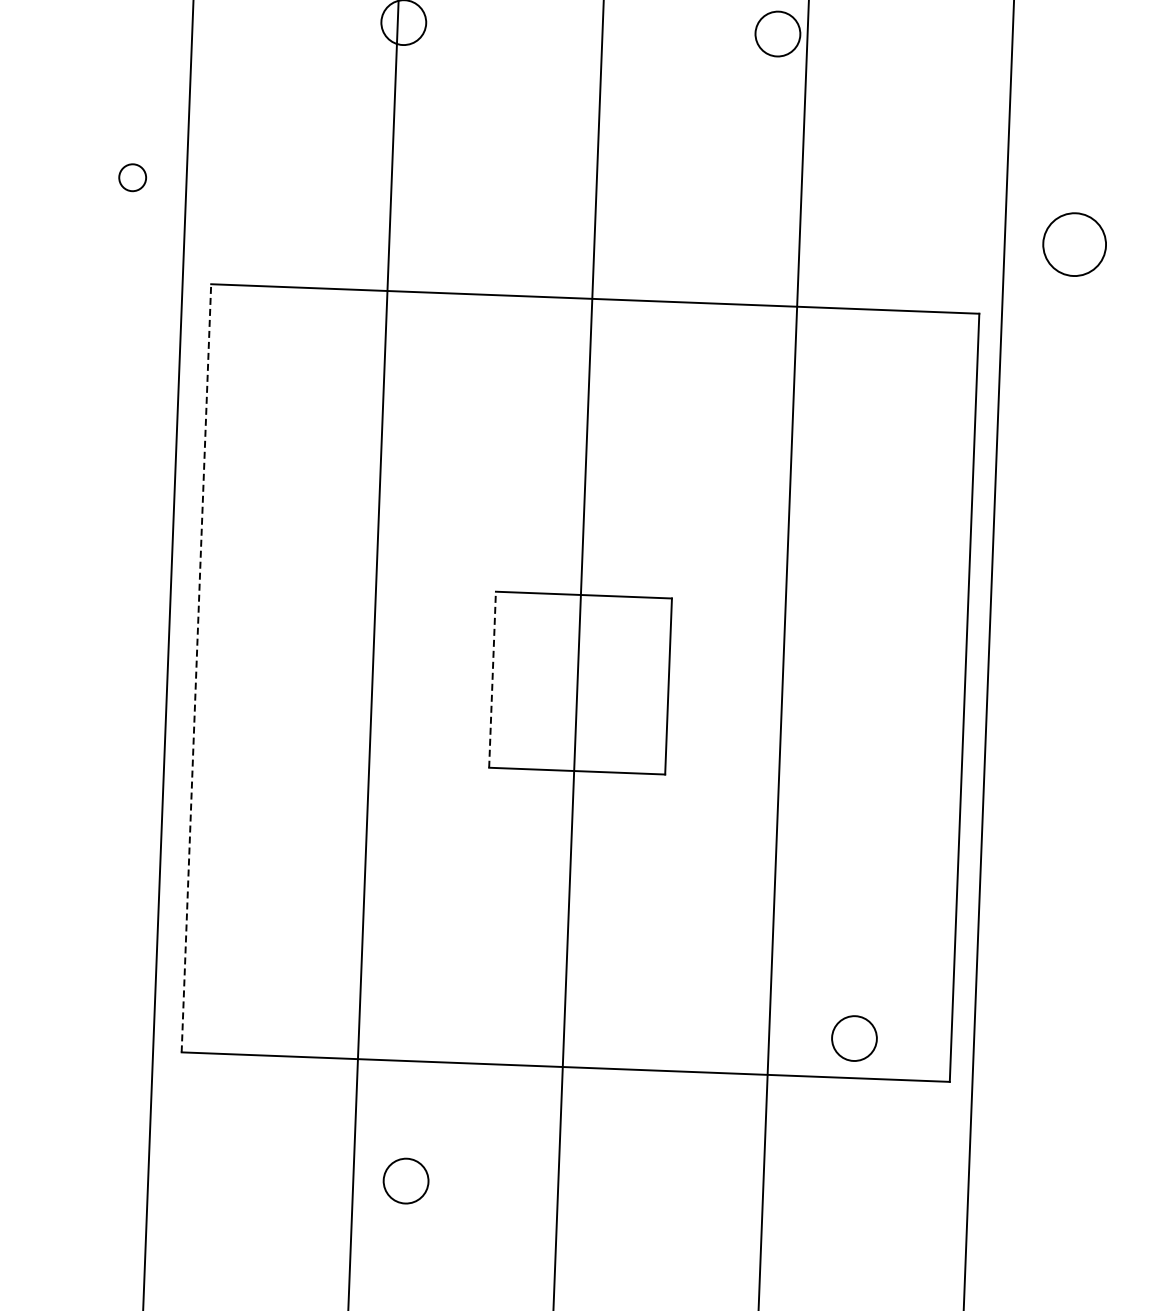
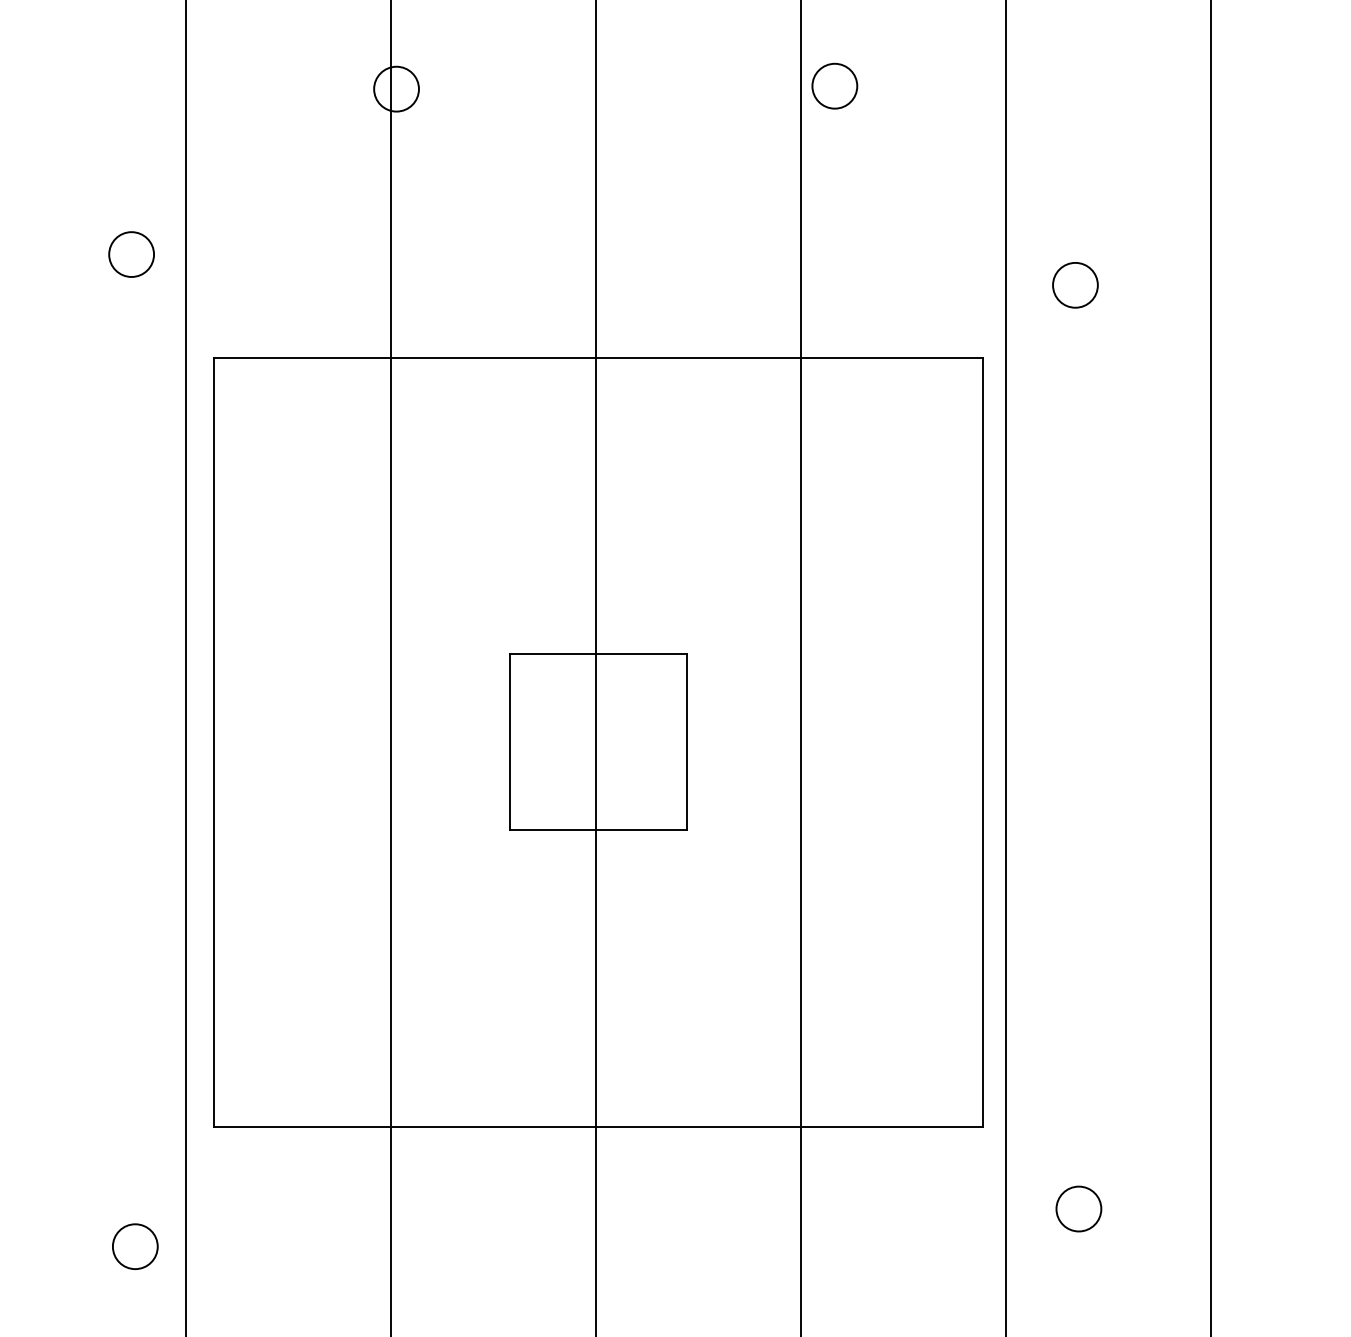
circle: (777, 33) -> (834, 85), moved
circle: (132, 177) -> (131, 254), size x1.67
circle: (1074, 244) -> (1075, 285), size x0.71
line: (196, 667) -> (214, 741), dashed -> solid
line: (492, 678) -> (510, 741), dashed -> solid
circle: (854, 1038) -> (1078, 1208), moved
circle: (406, 1180) -> (135, 1246), moved

